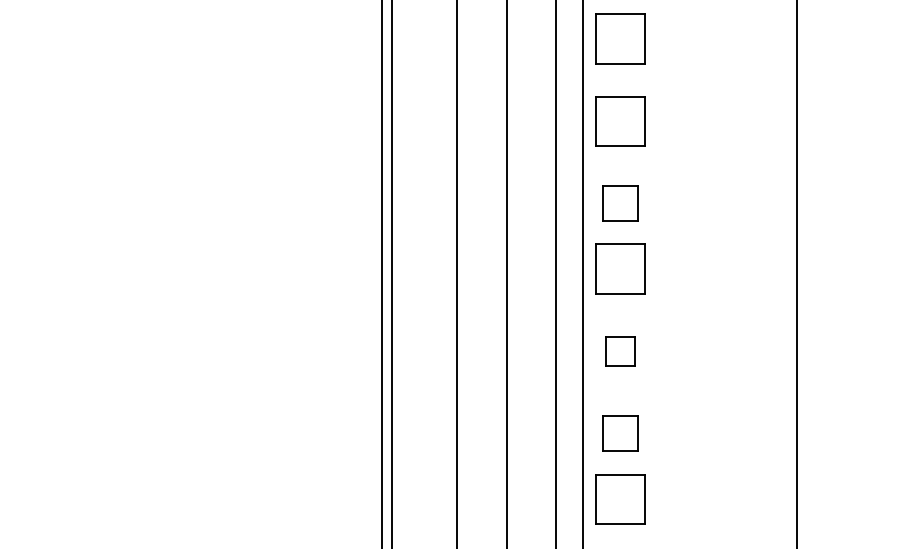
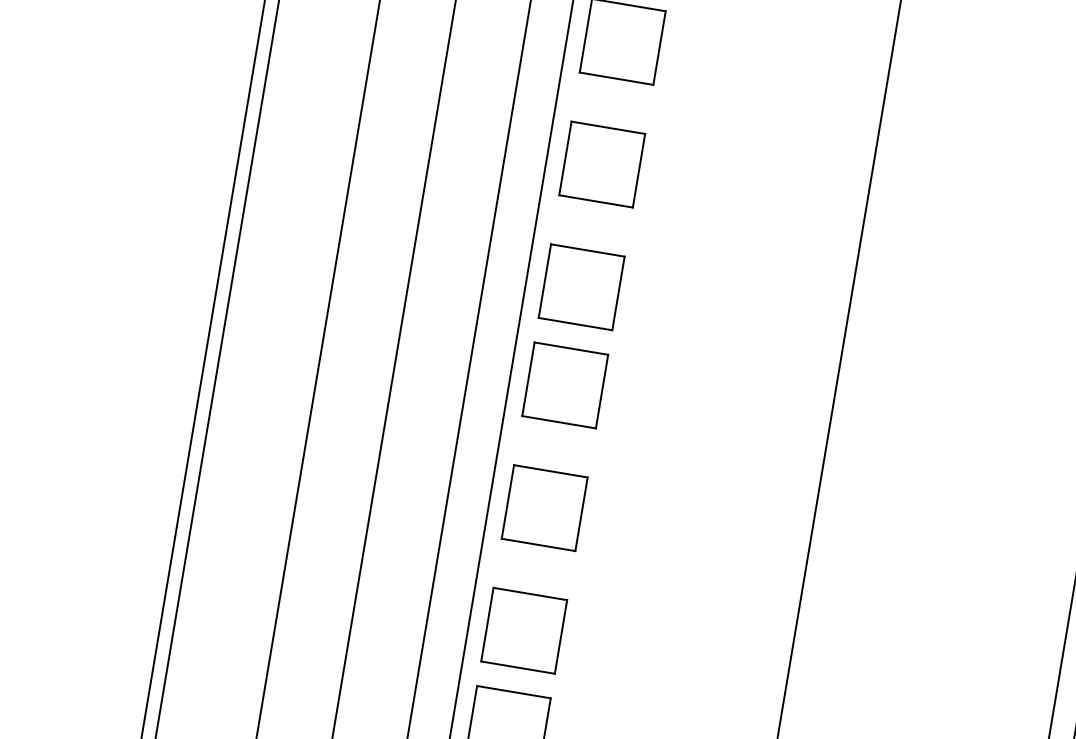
part: (620, 203) -> (582, 287), size x1.43
part: (620, 351) -> (545, 508), size x1.67
part: (620, 433) -> (524, 630), size x1.43

